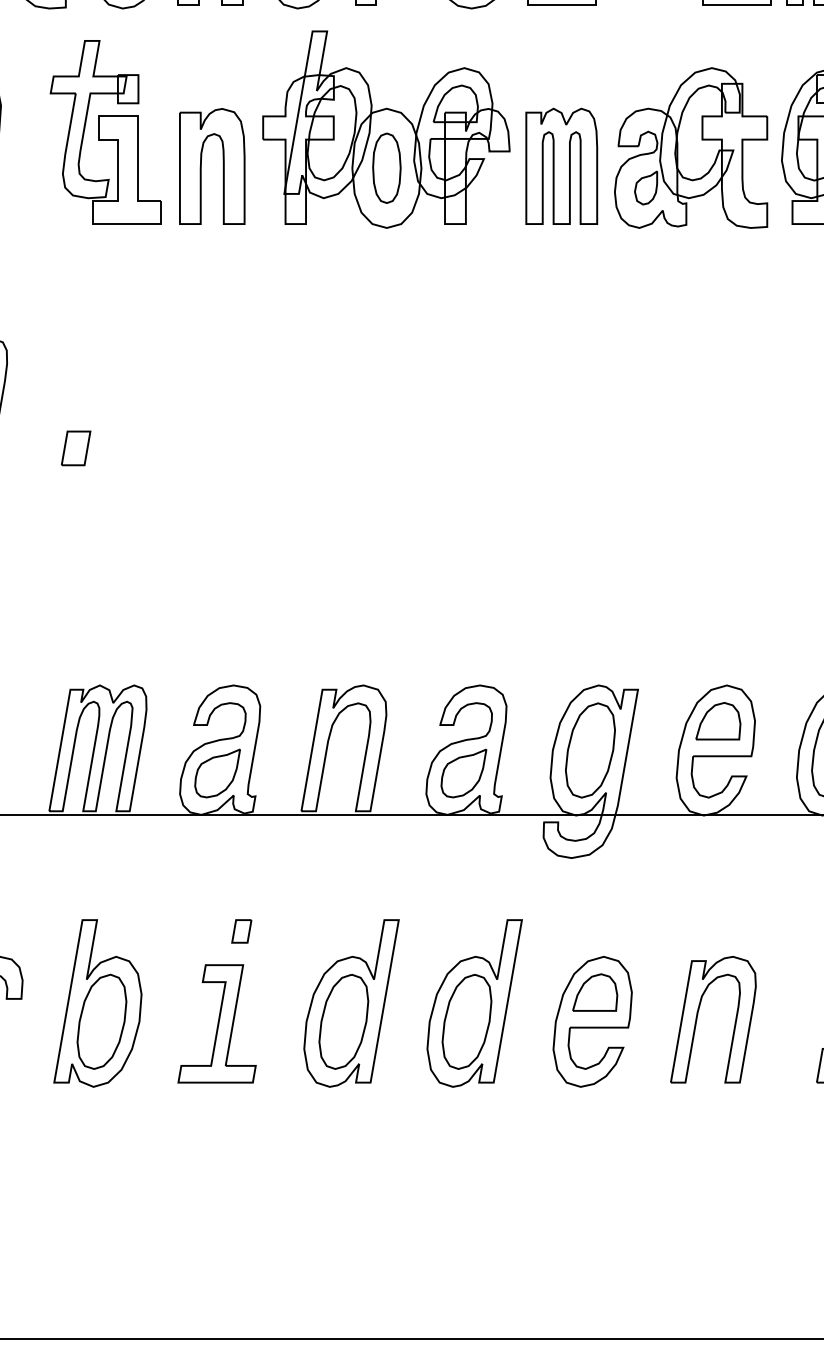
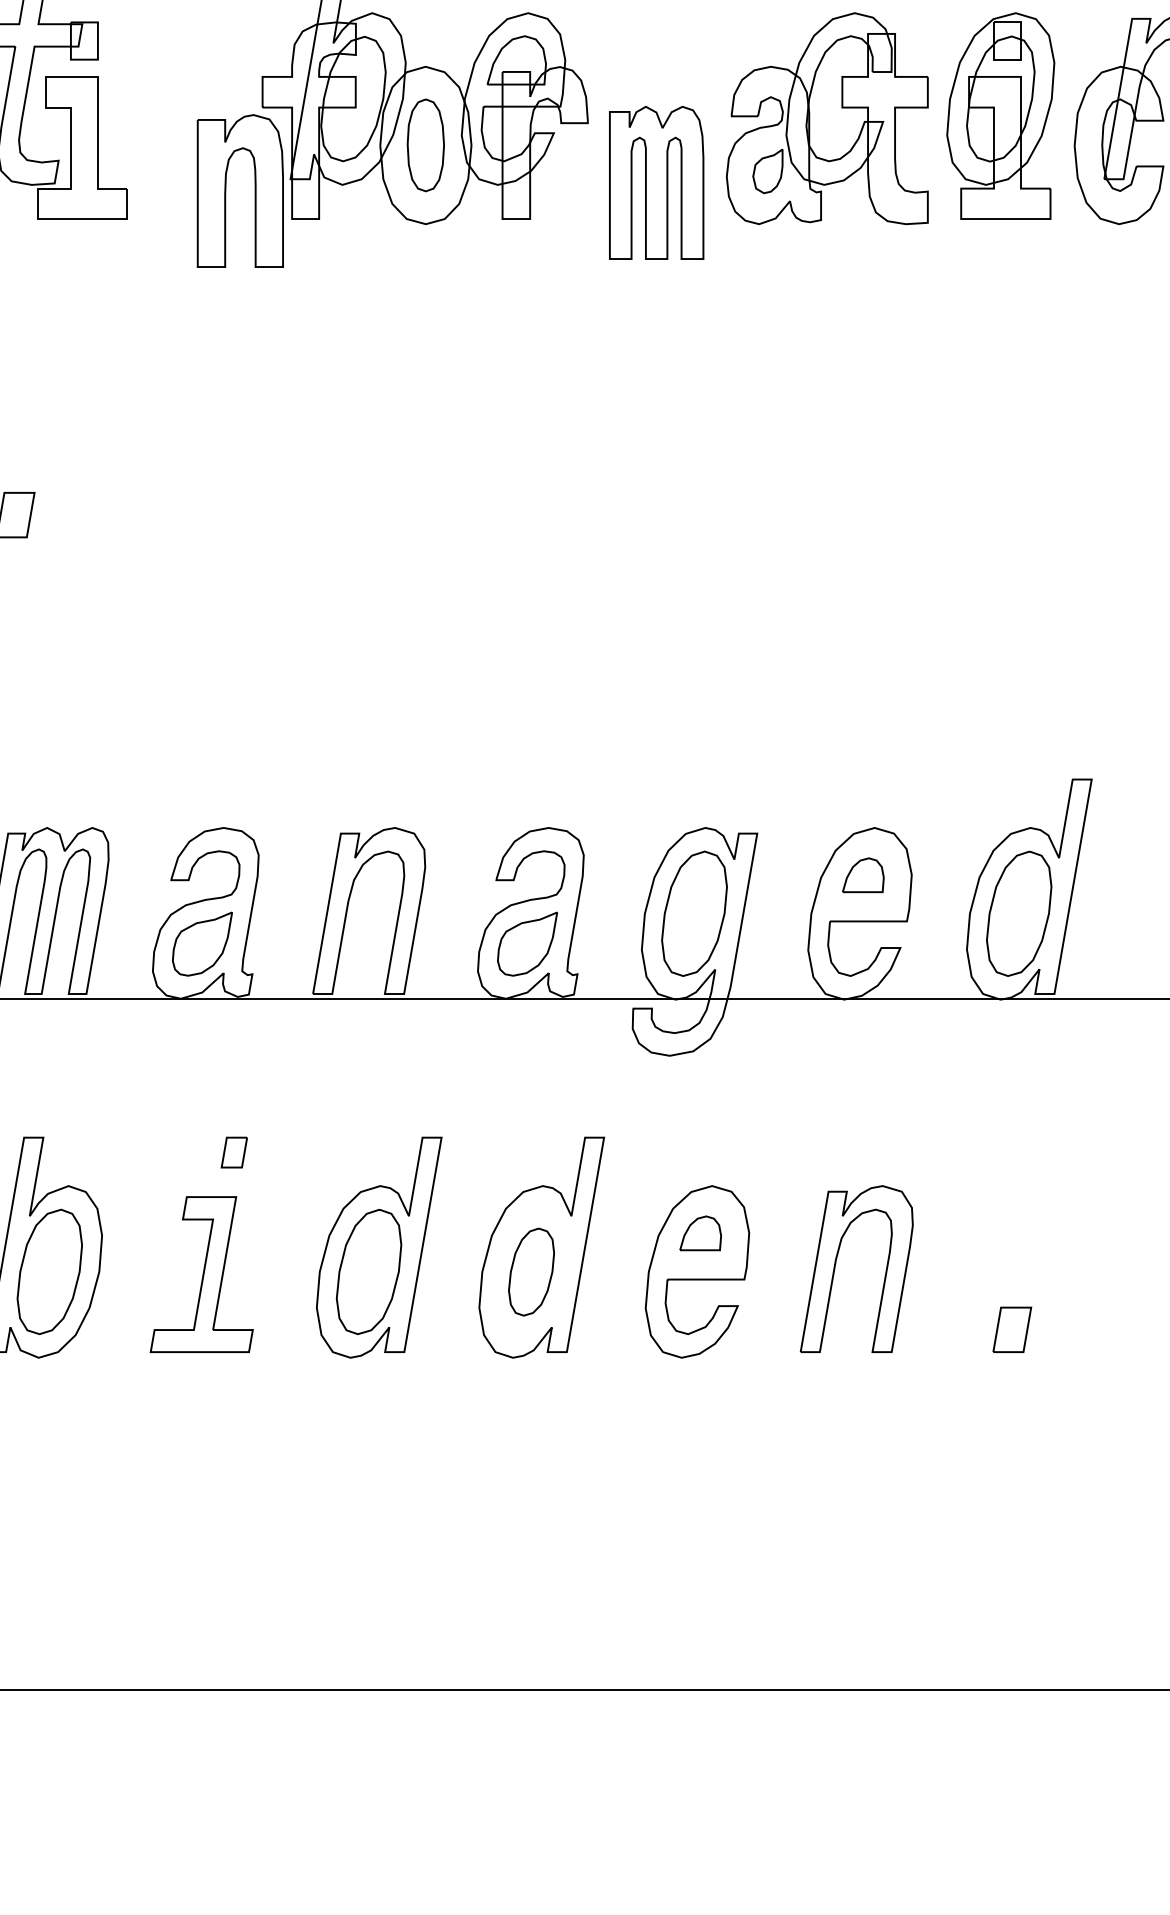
part: (201, 166) -> (226, 190), moved
part: (561, 166) -> (656, 182), moved
part: (718, 721) -> (863, 875), size x0.7
part: (594, 992) -> (700, 1233), size x0.7
part: (466, 1022) -> (531, 1272), size x0.7

